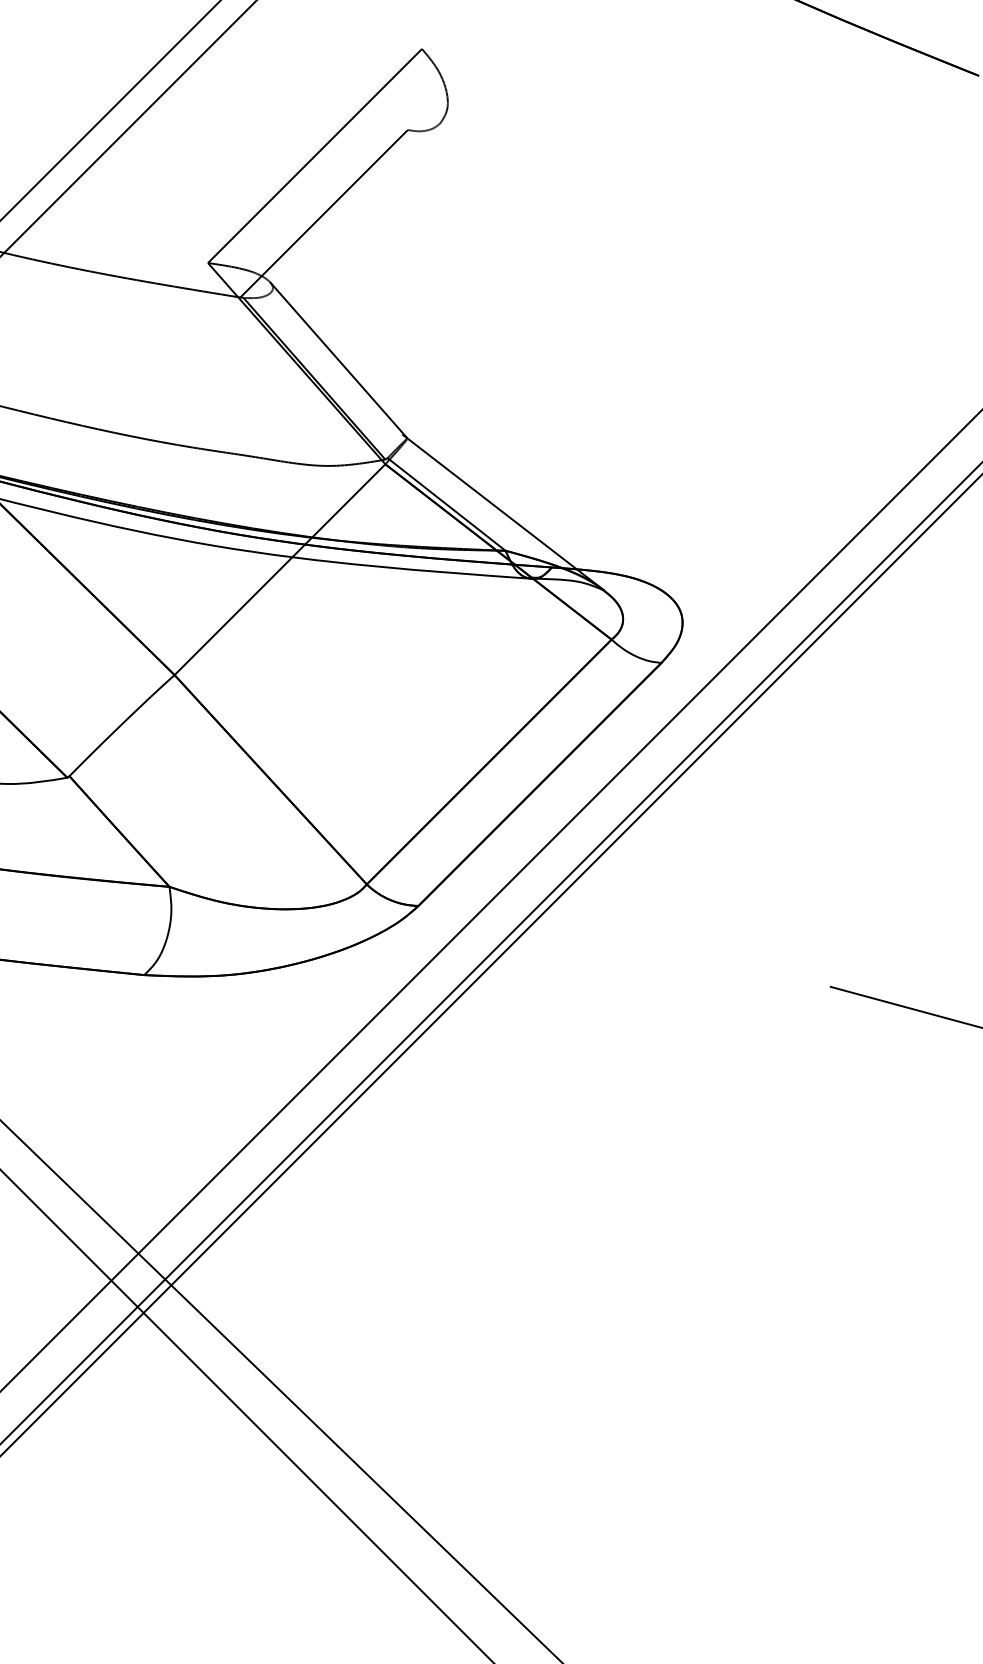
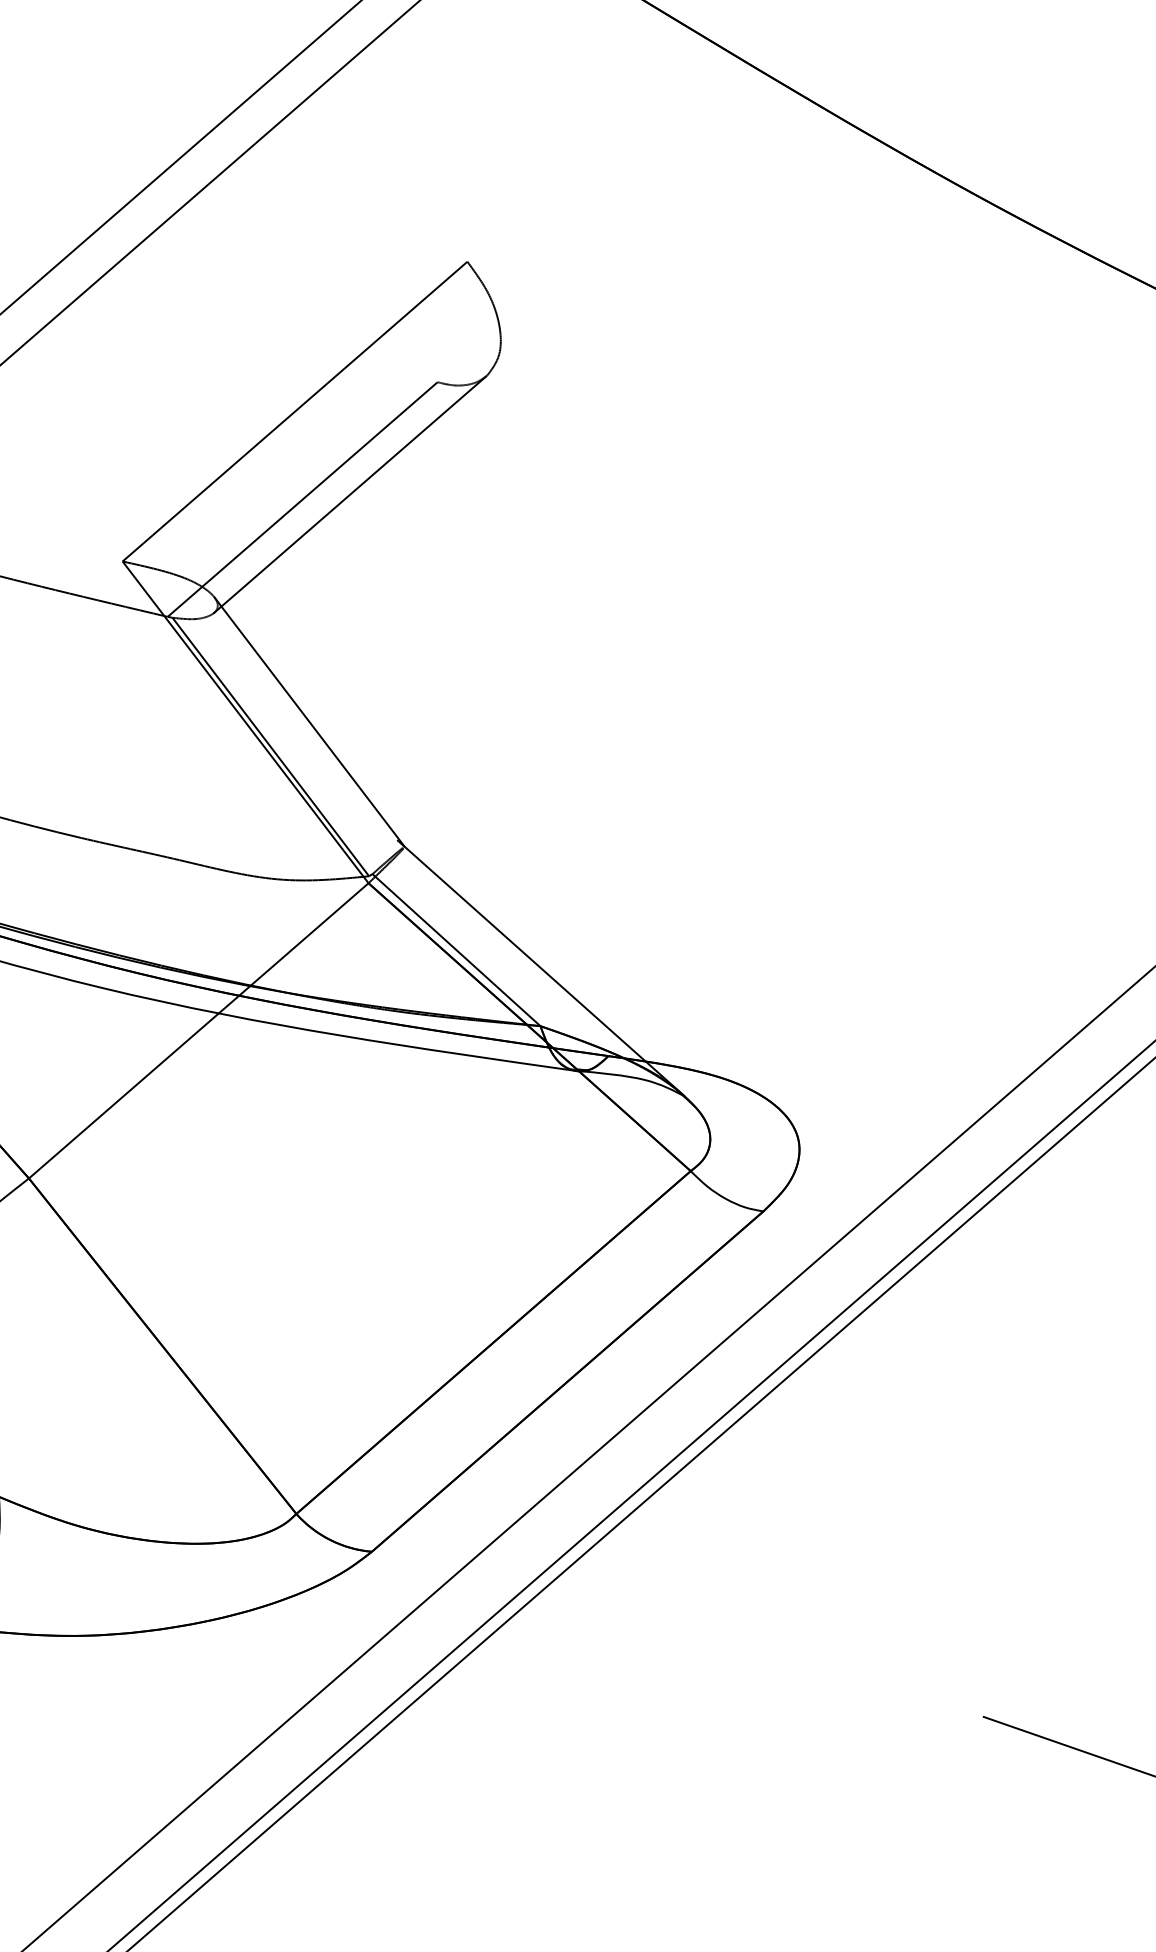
line: (355, 208) -> (350, 494), added

